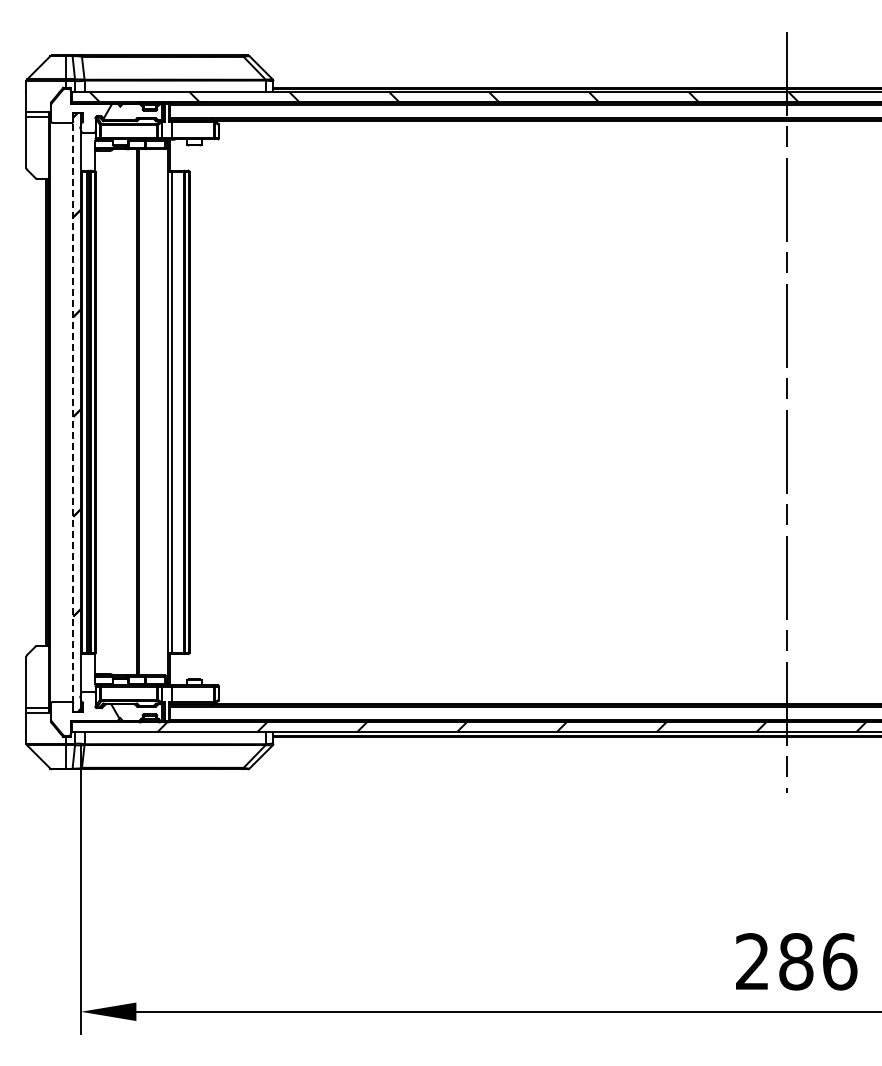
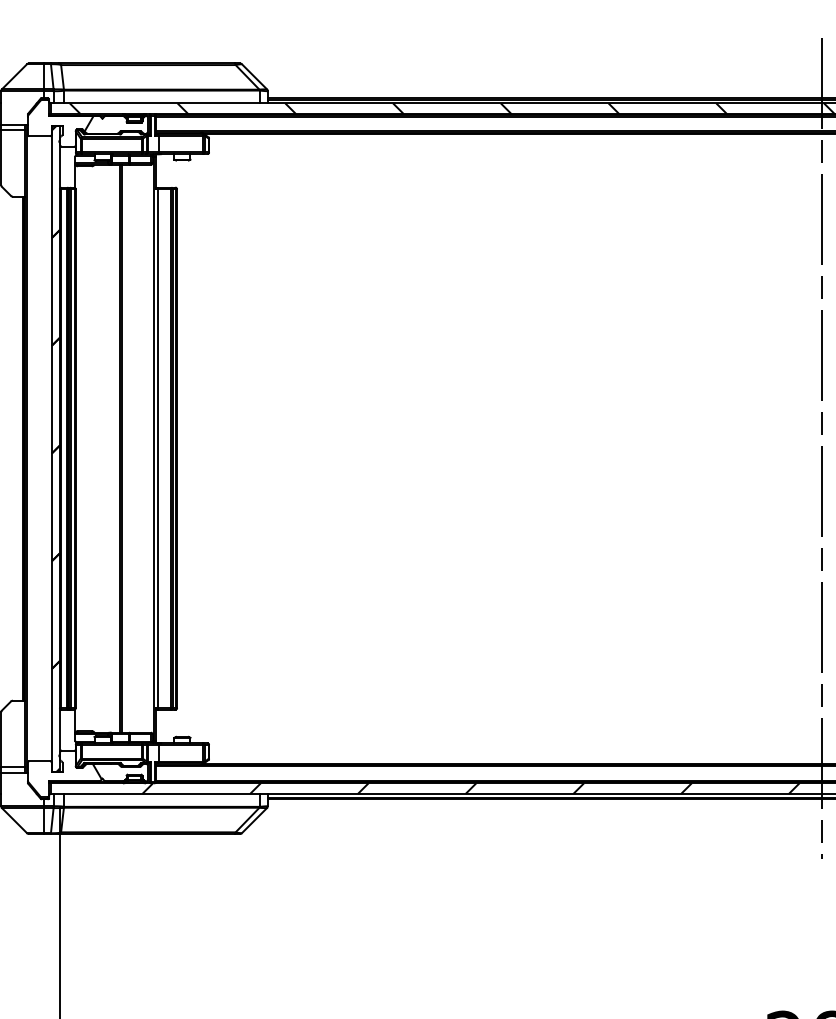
line: (73, 412) -> (51, 448), dashed -> solid

